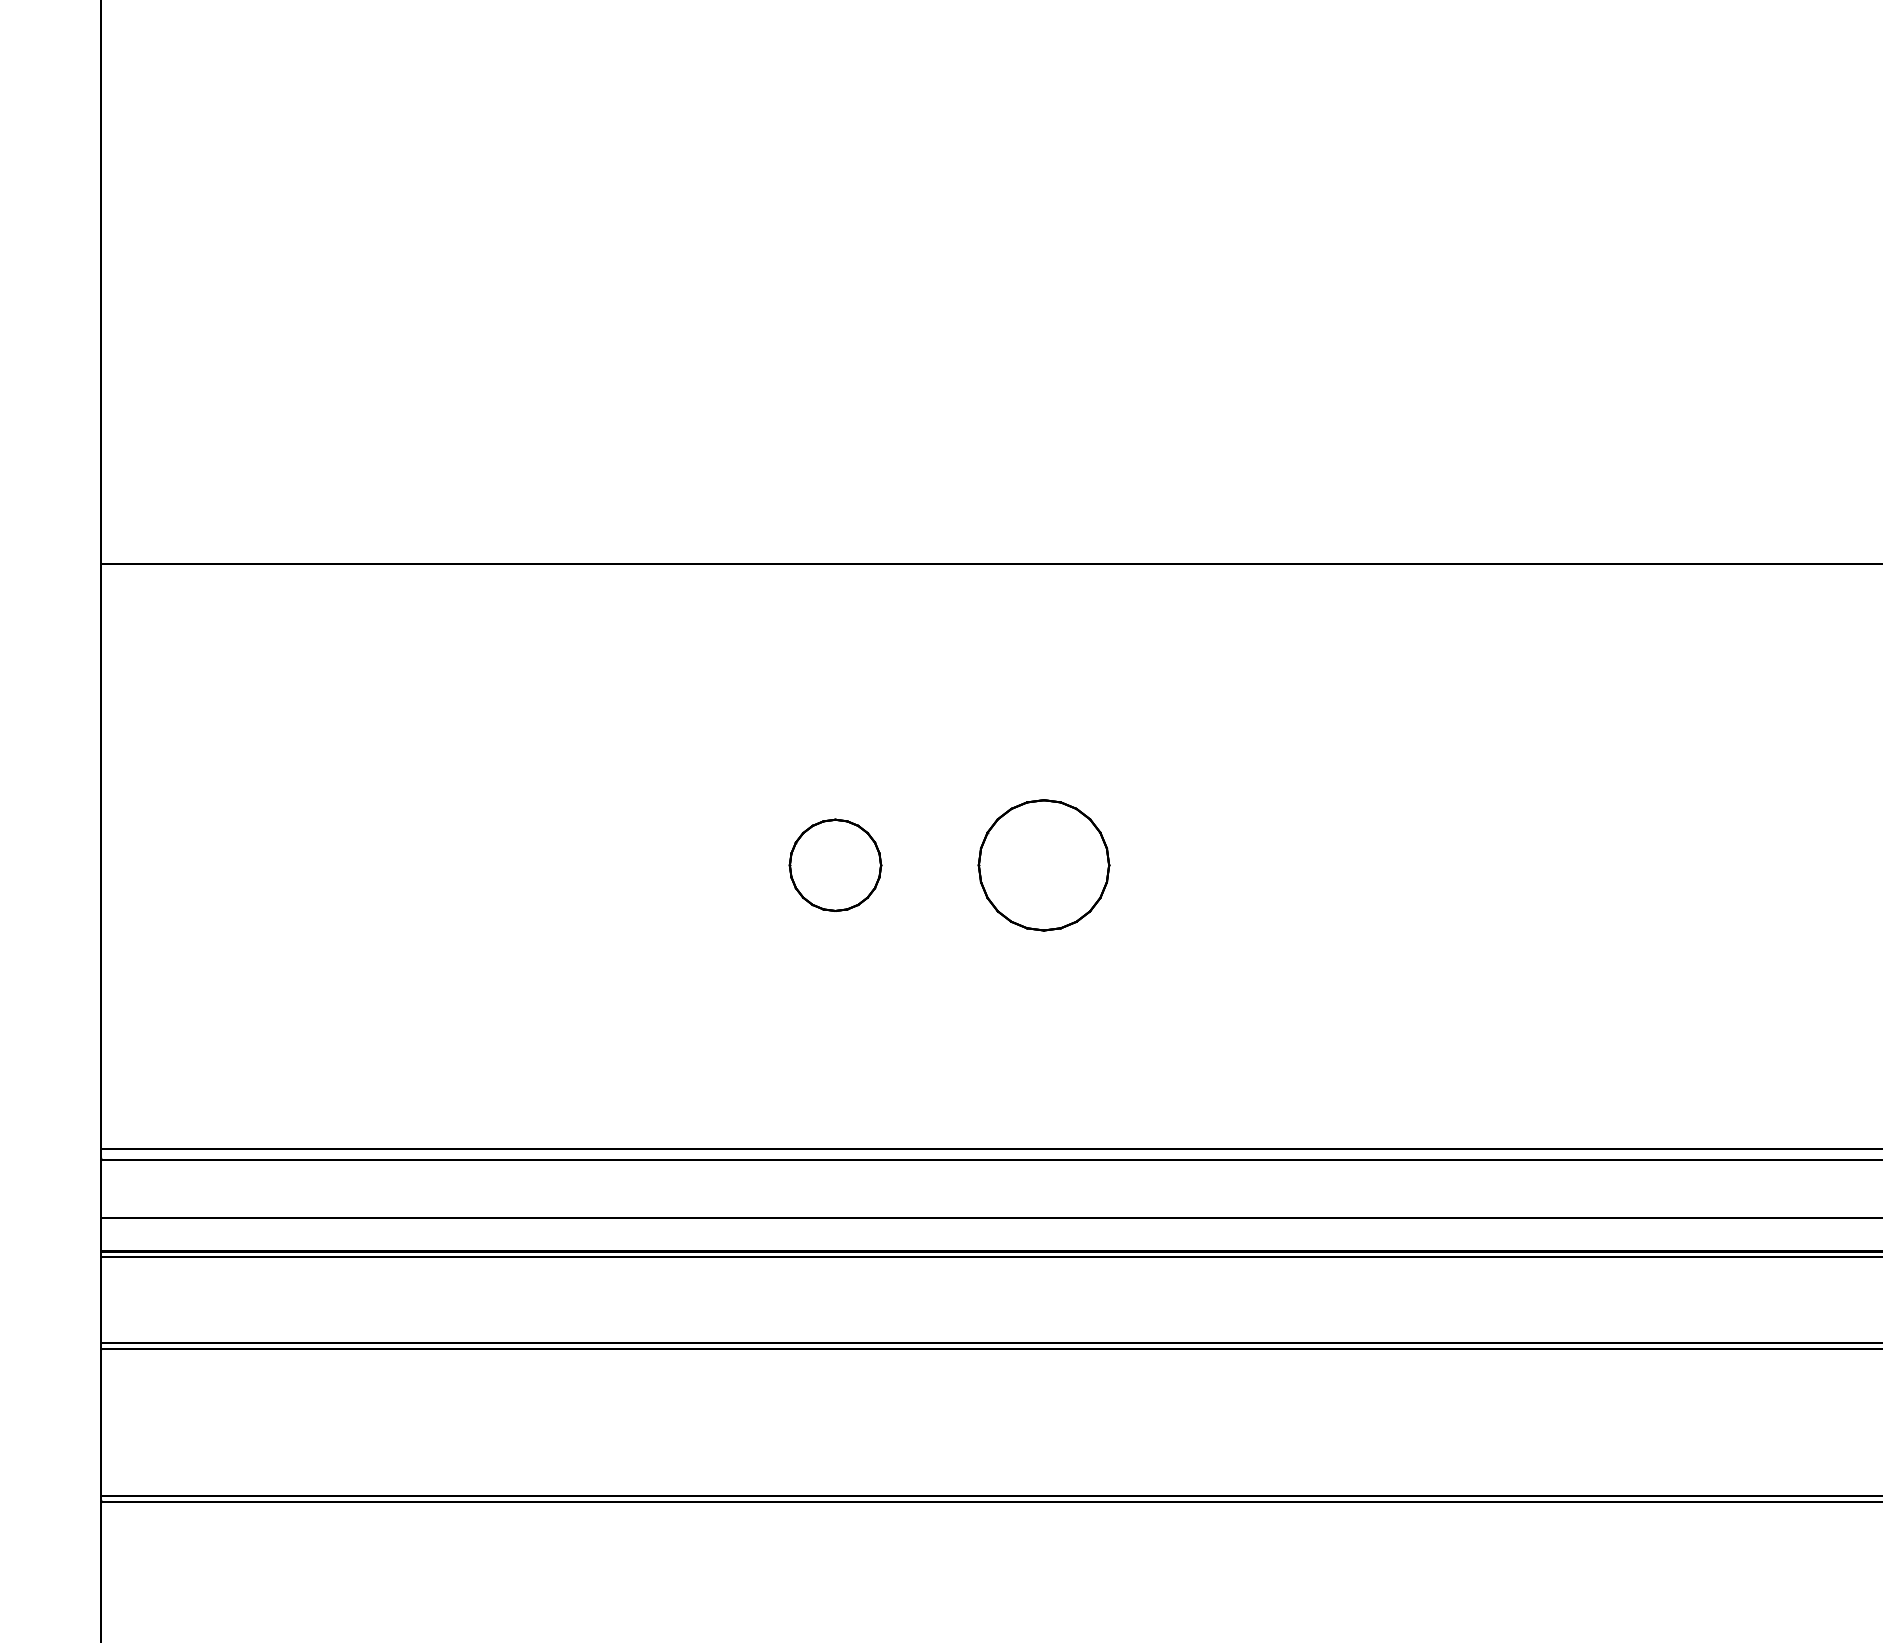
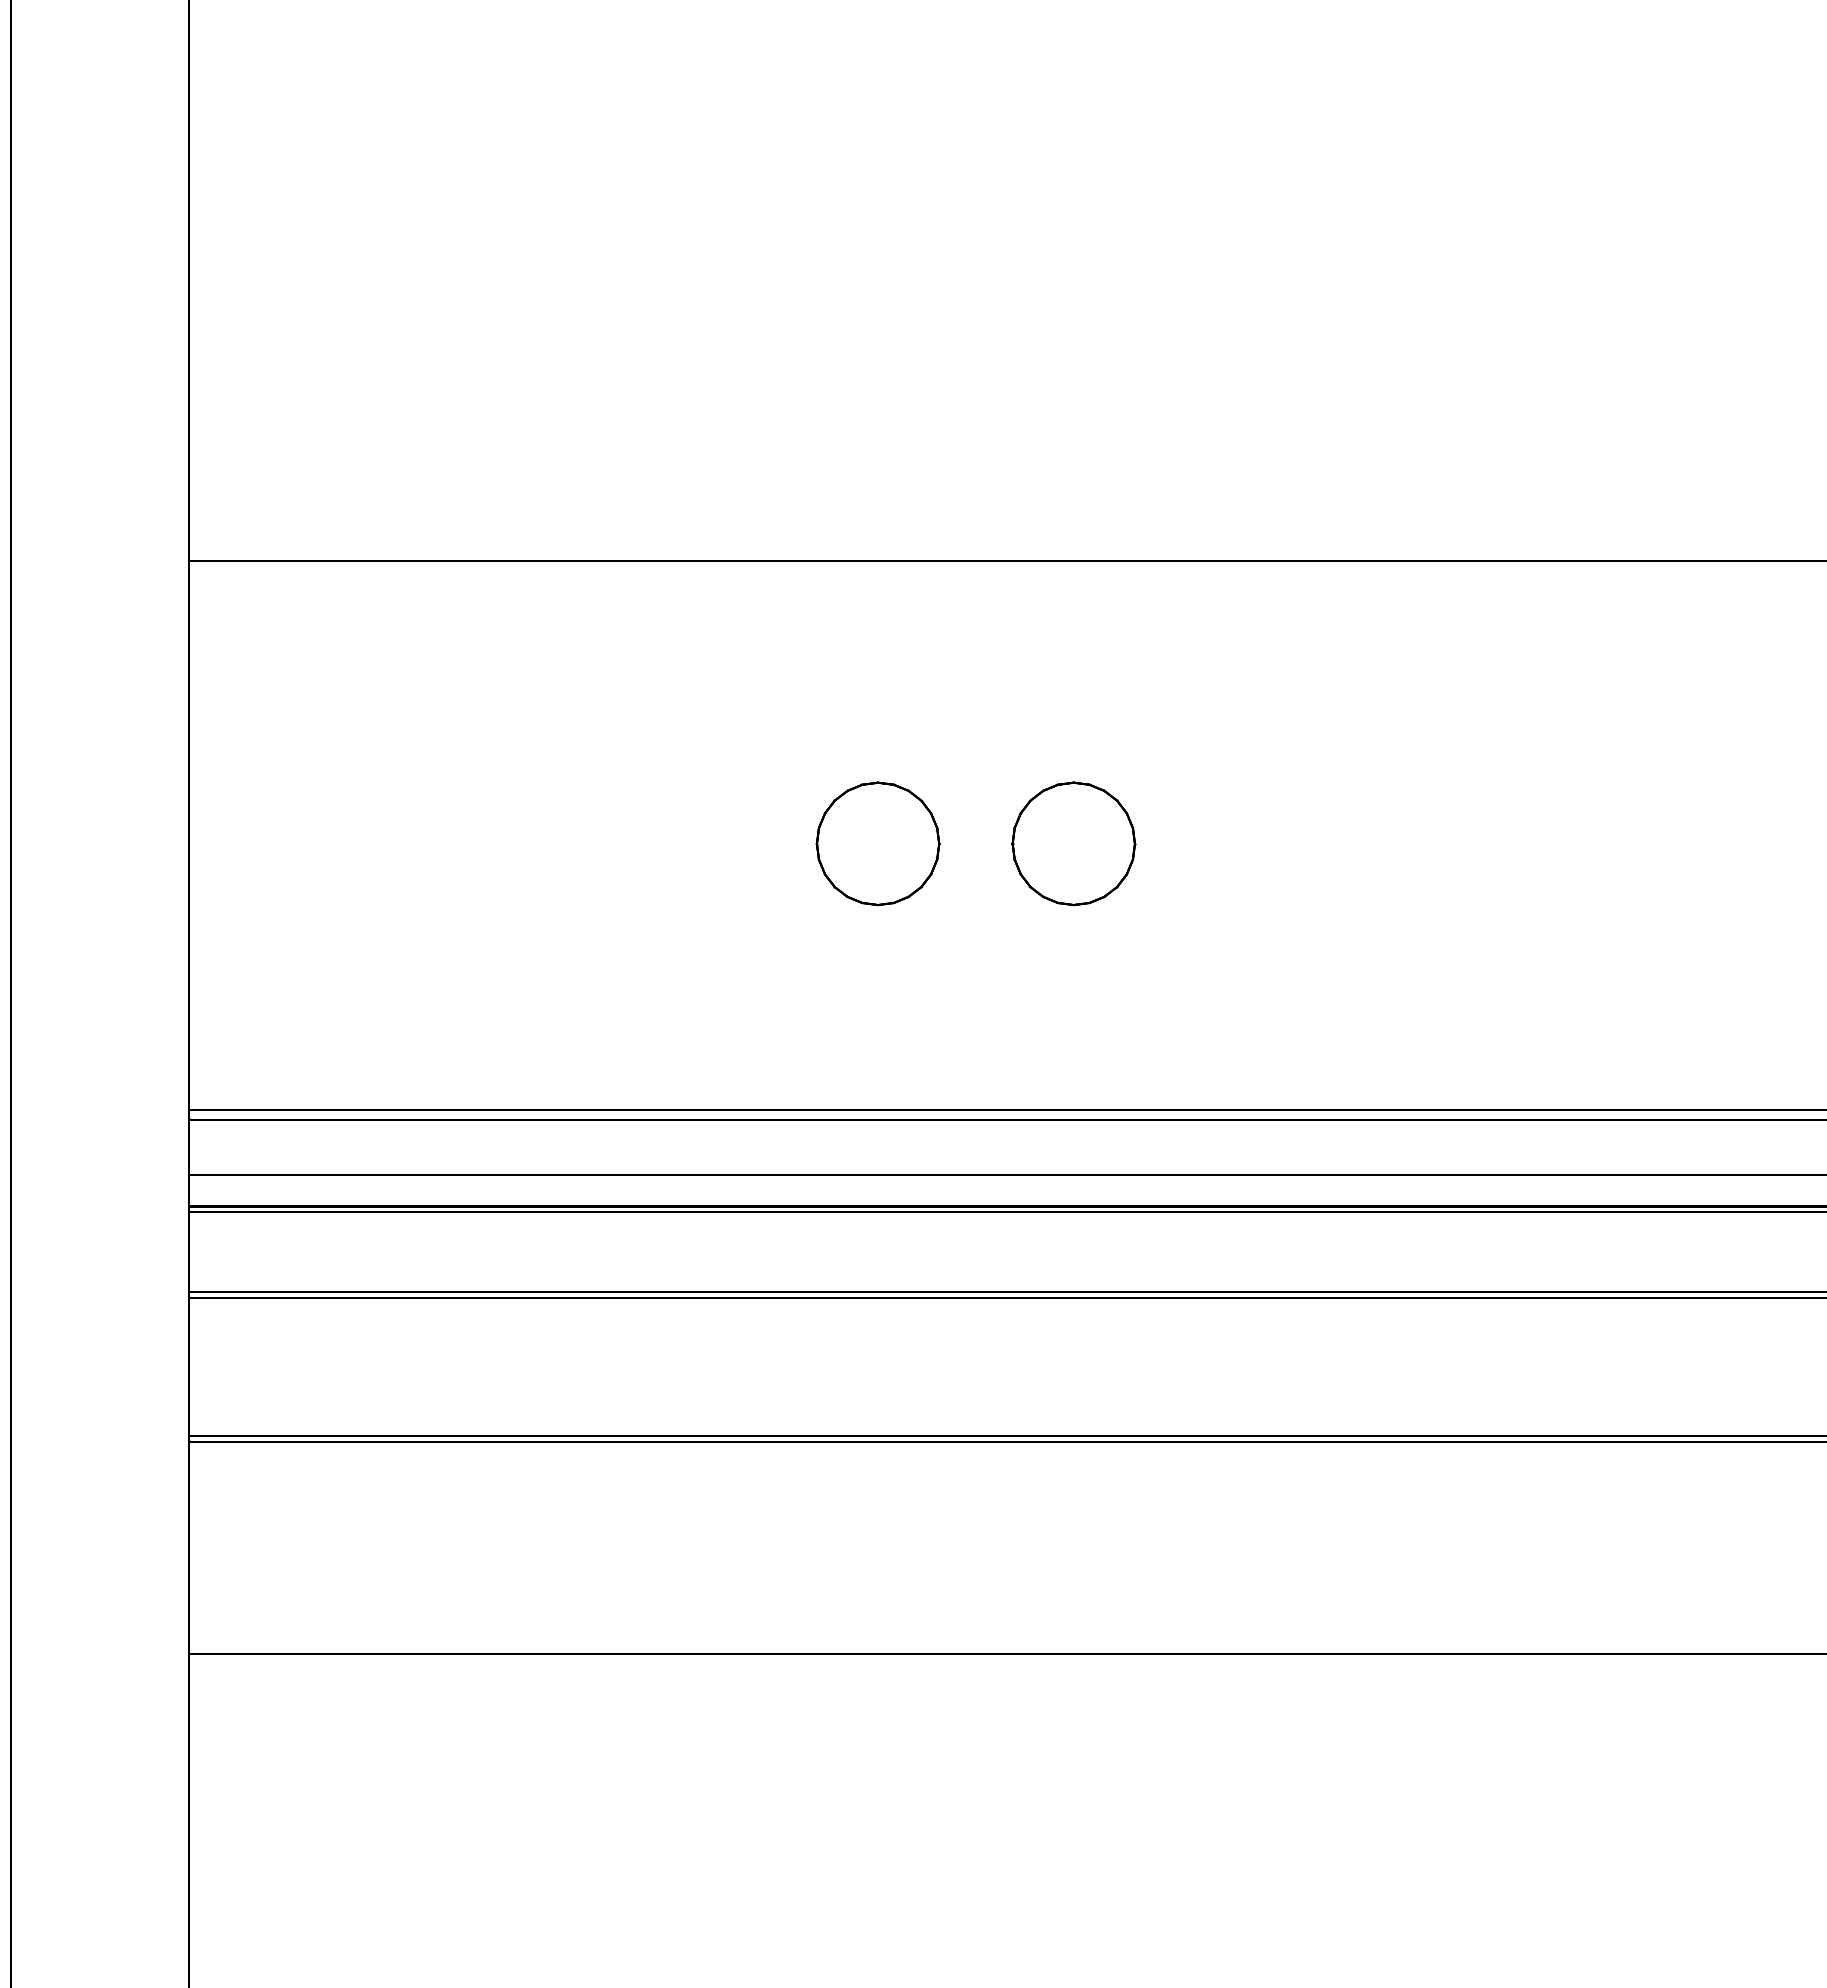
part: (834, 864) -> (877, 843), size x1.43

